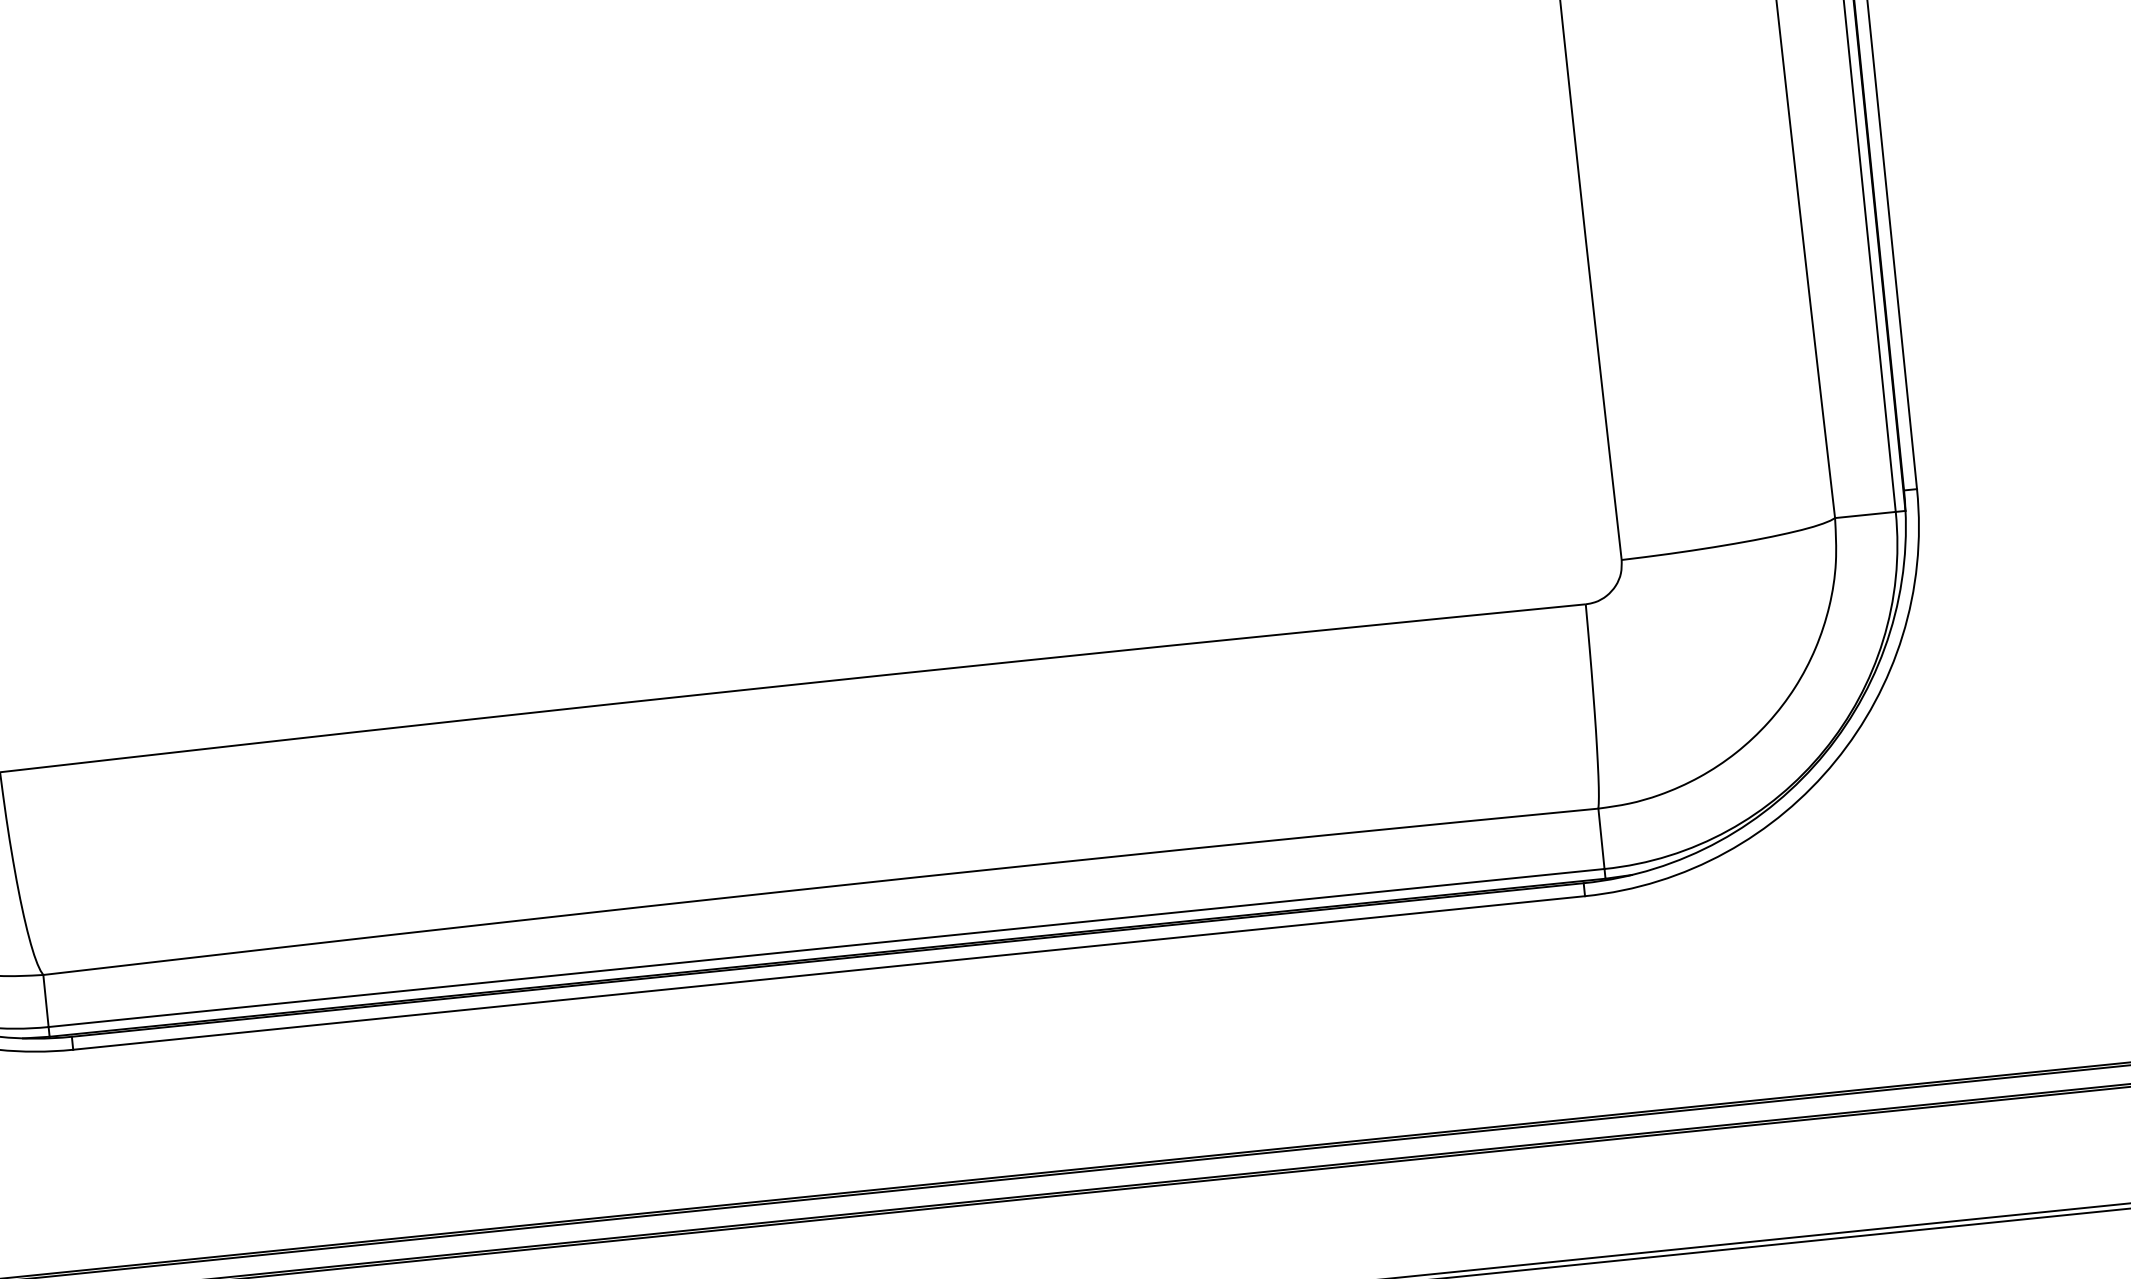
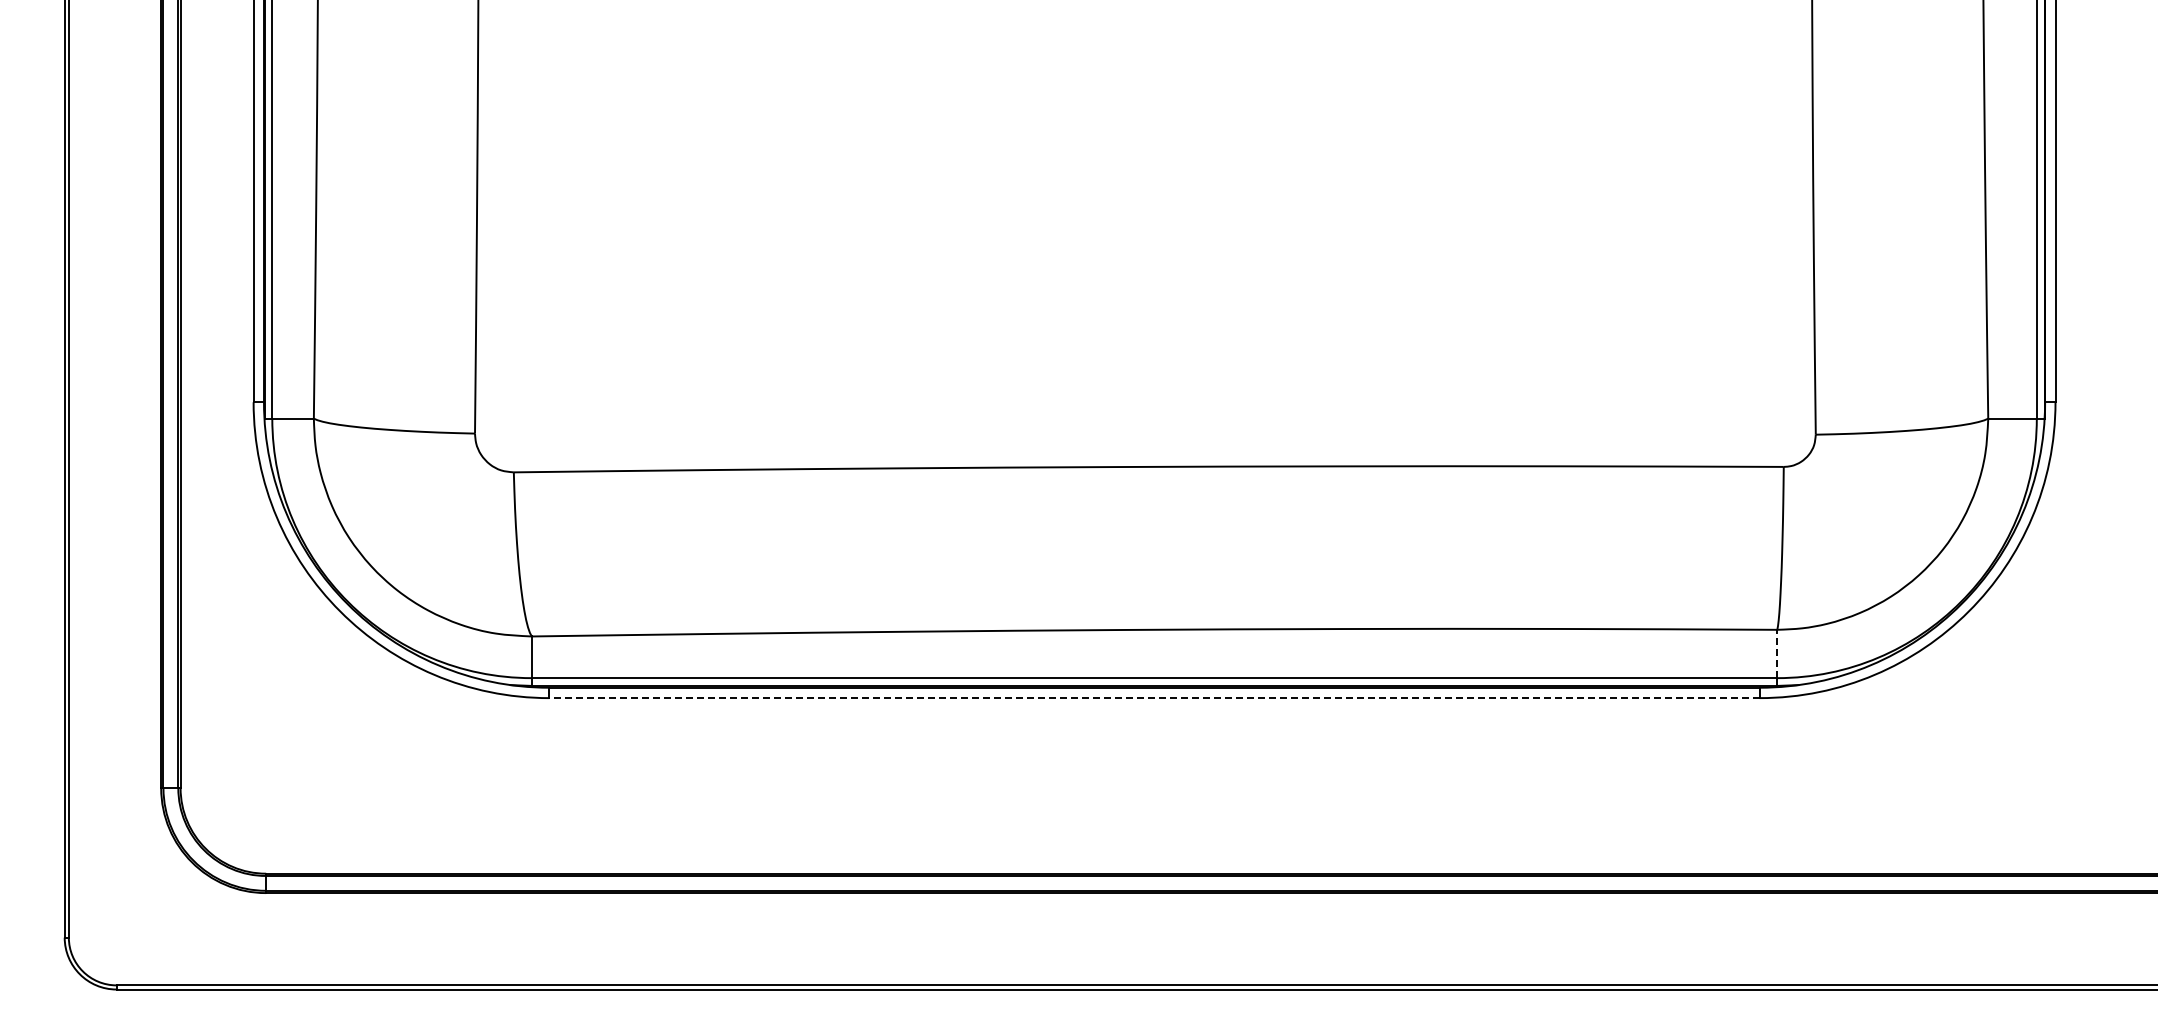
line: (1601, 838) -> (1777, 653), solid -> dashed
line: (829, 973) -> (1154, 698), solid -> dashed

